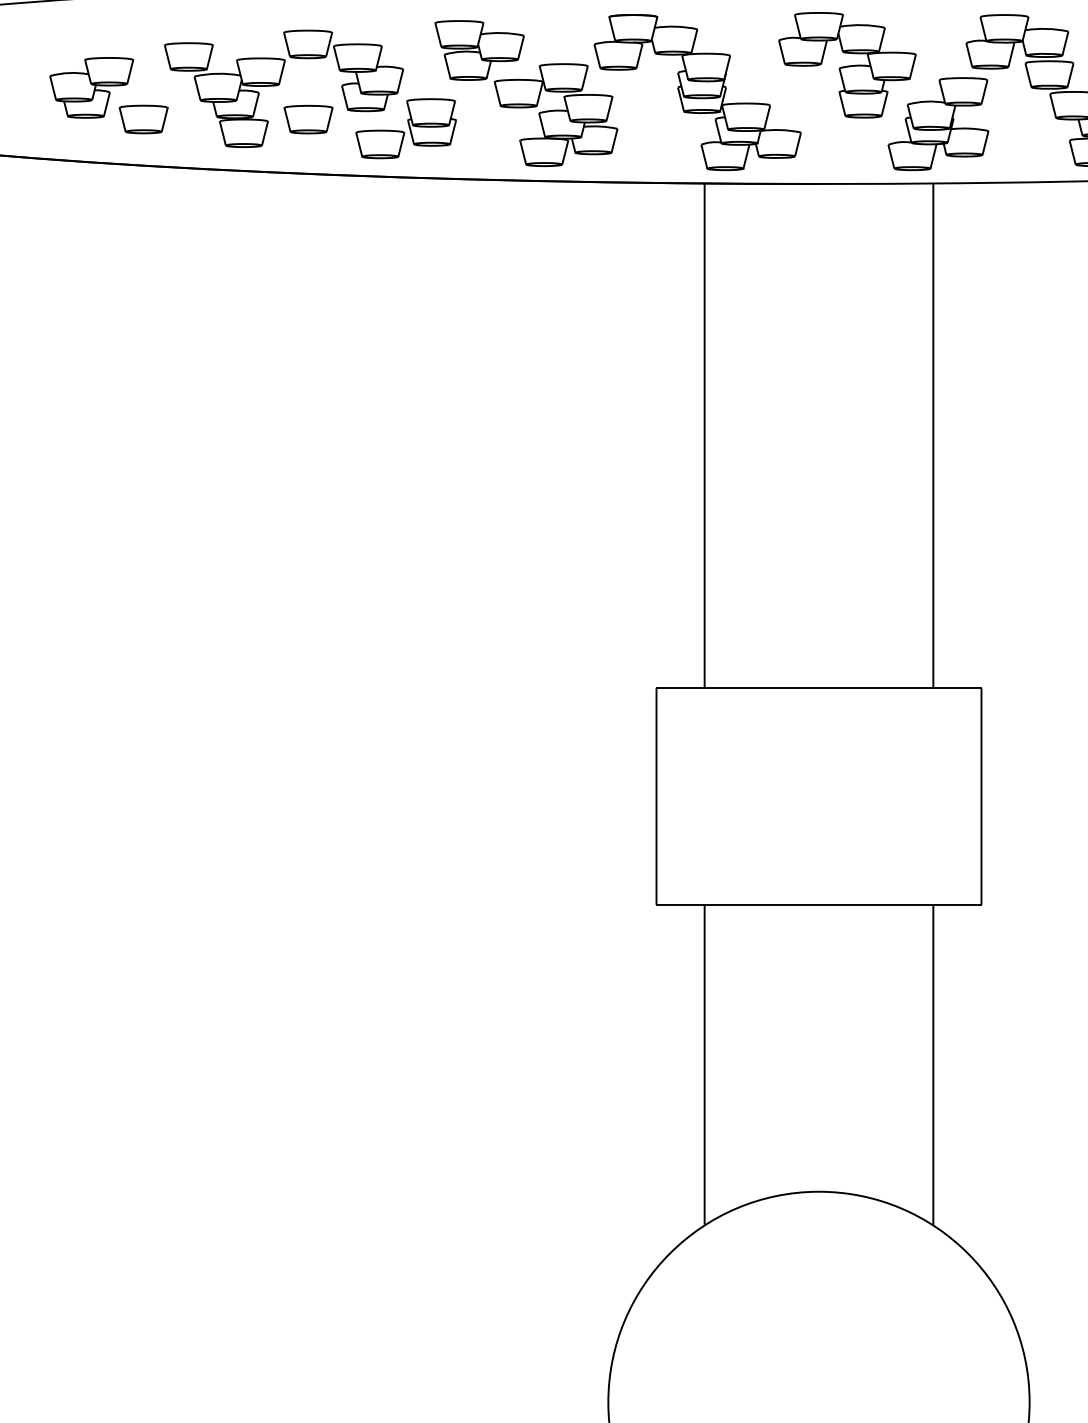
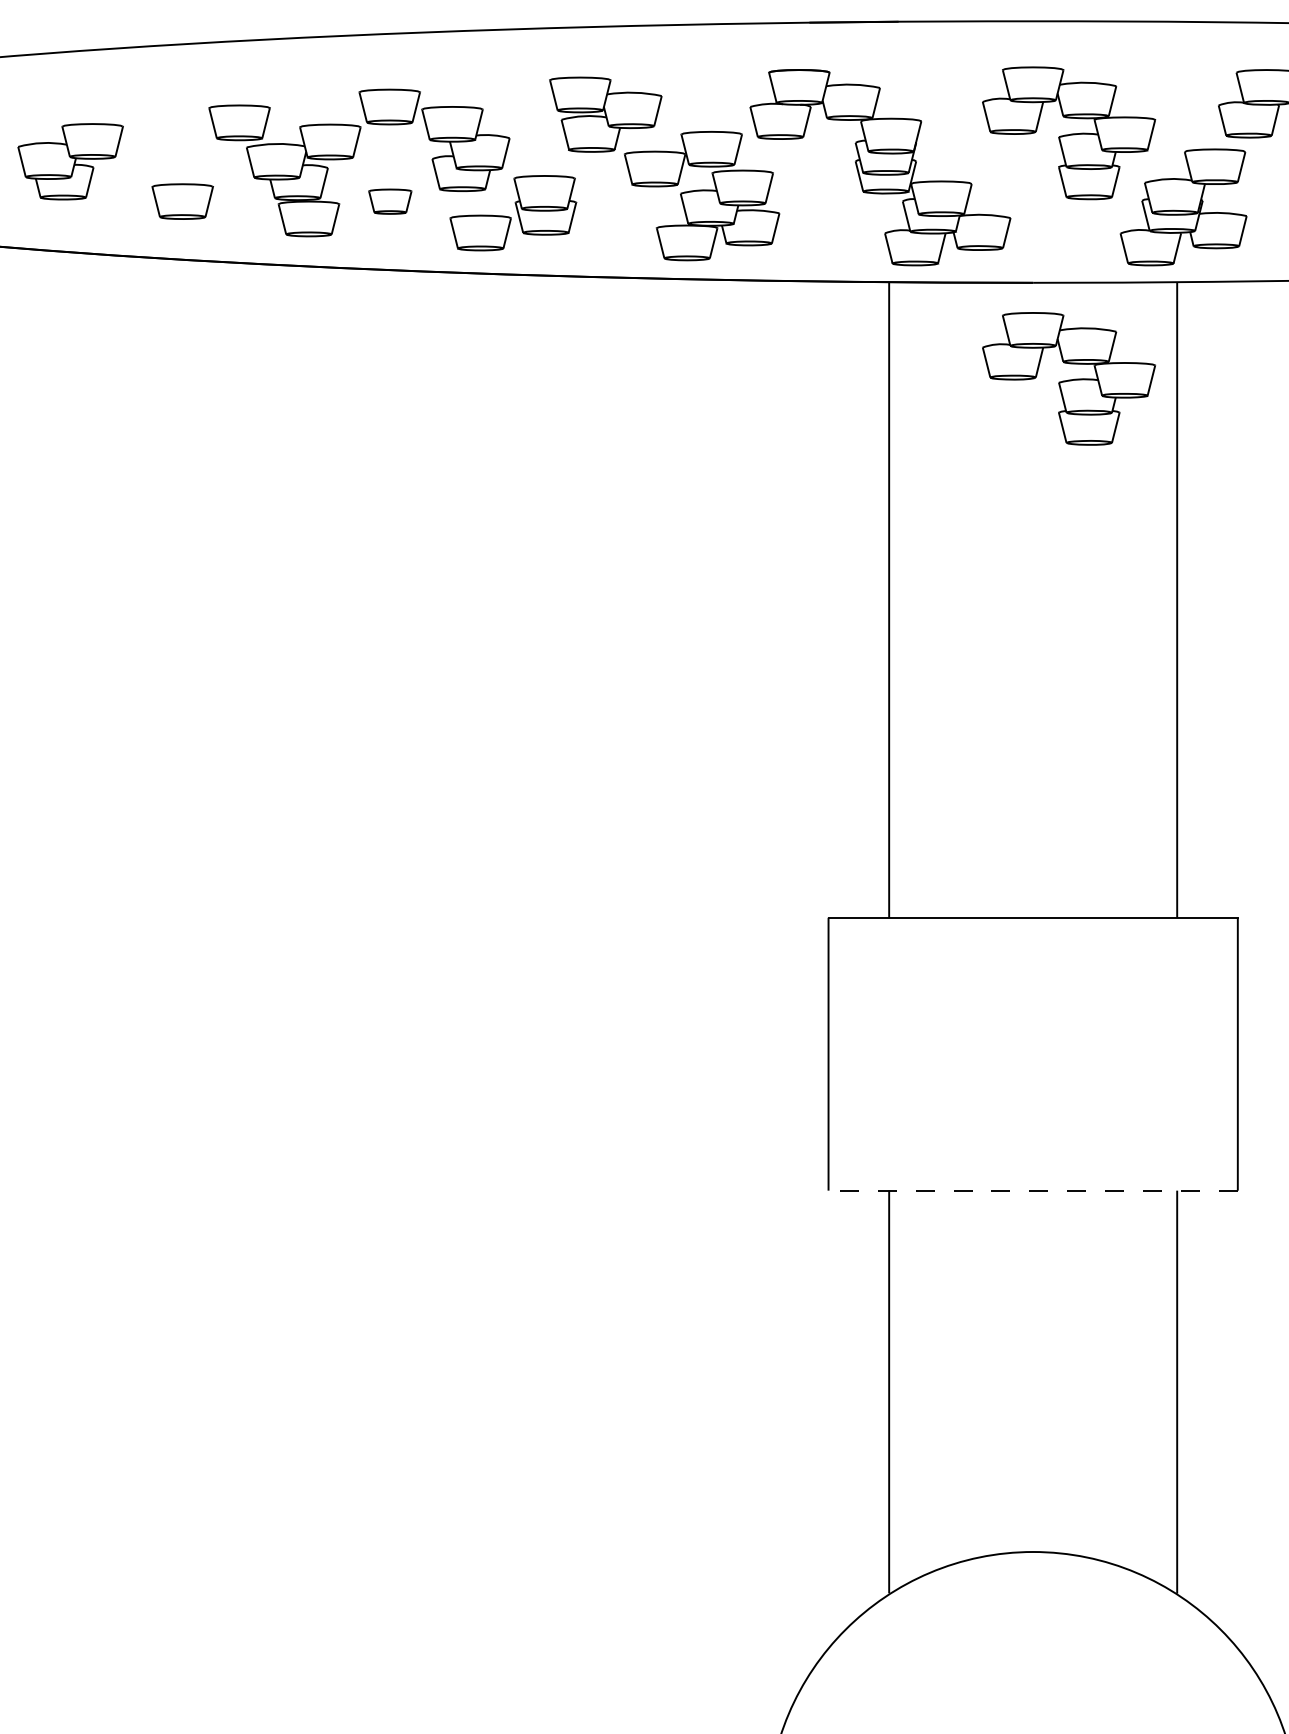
part: (91, 87) -> (70, 161), moved
part: (308, 119) -> (390, 201), size x0.7
part: (847, 260) -> (1069, 379), added
line: (818, 904) -> (1032, 1190), solid -> dashed

